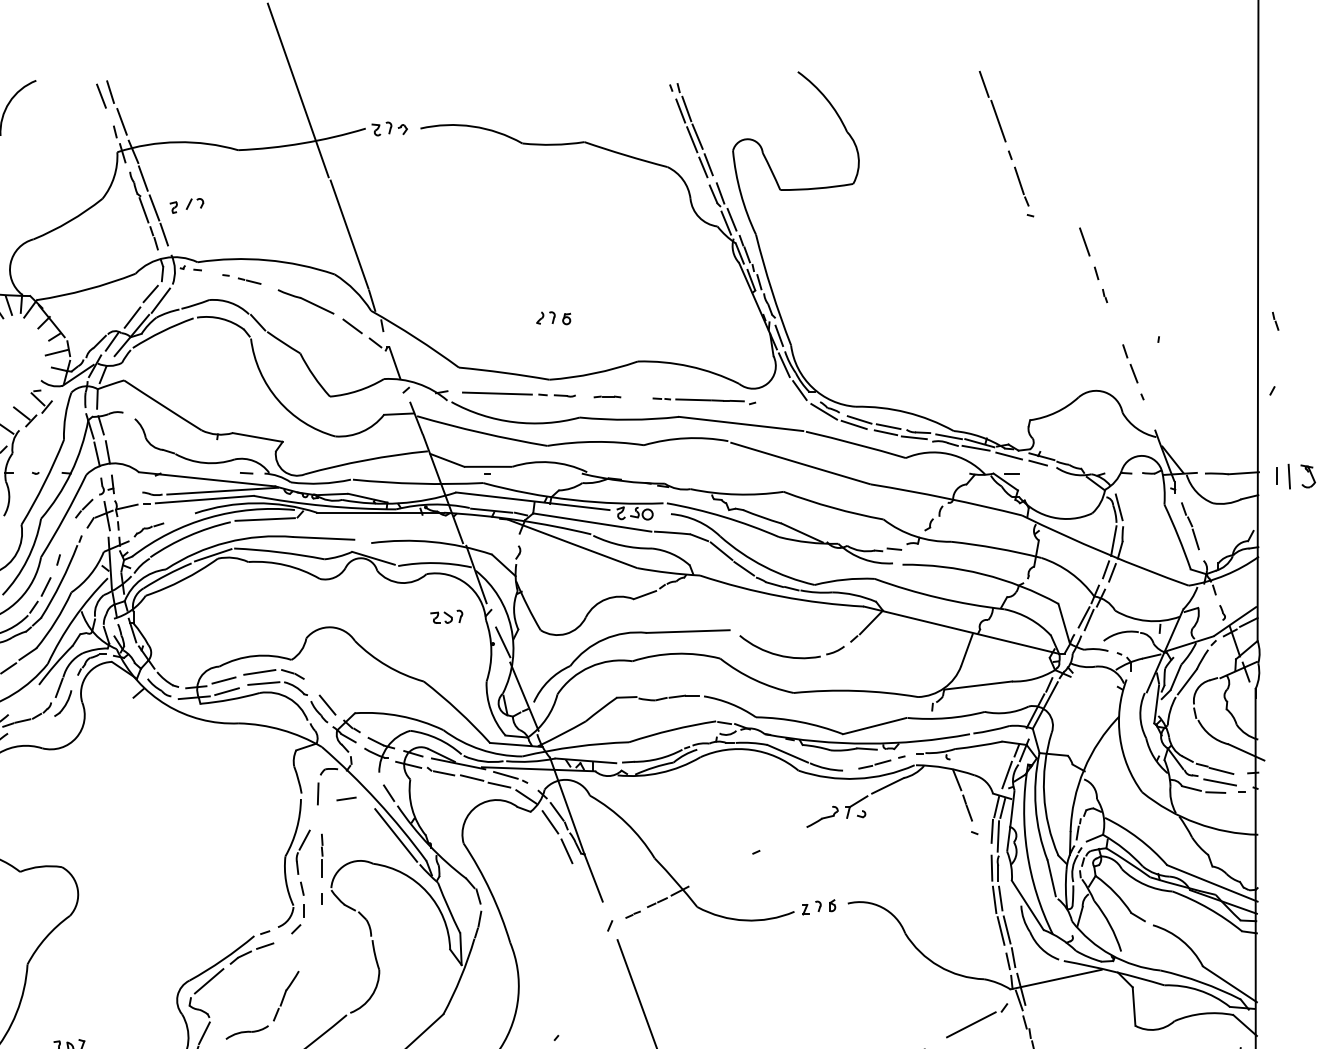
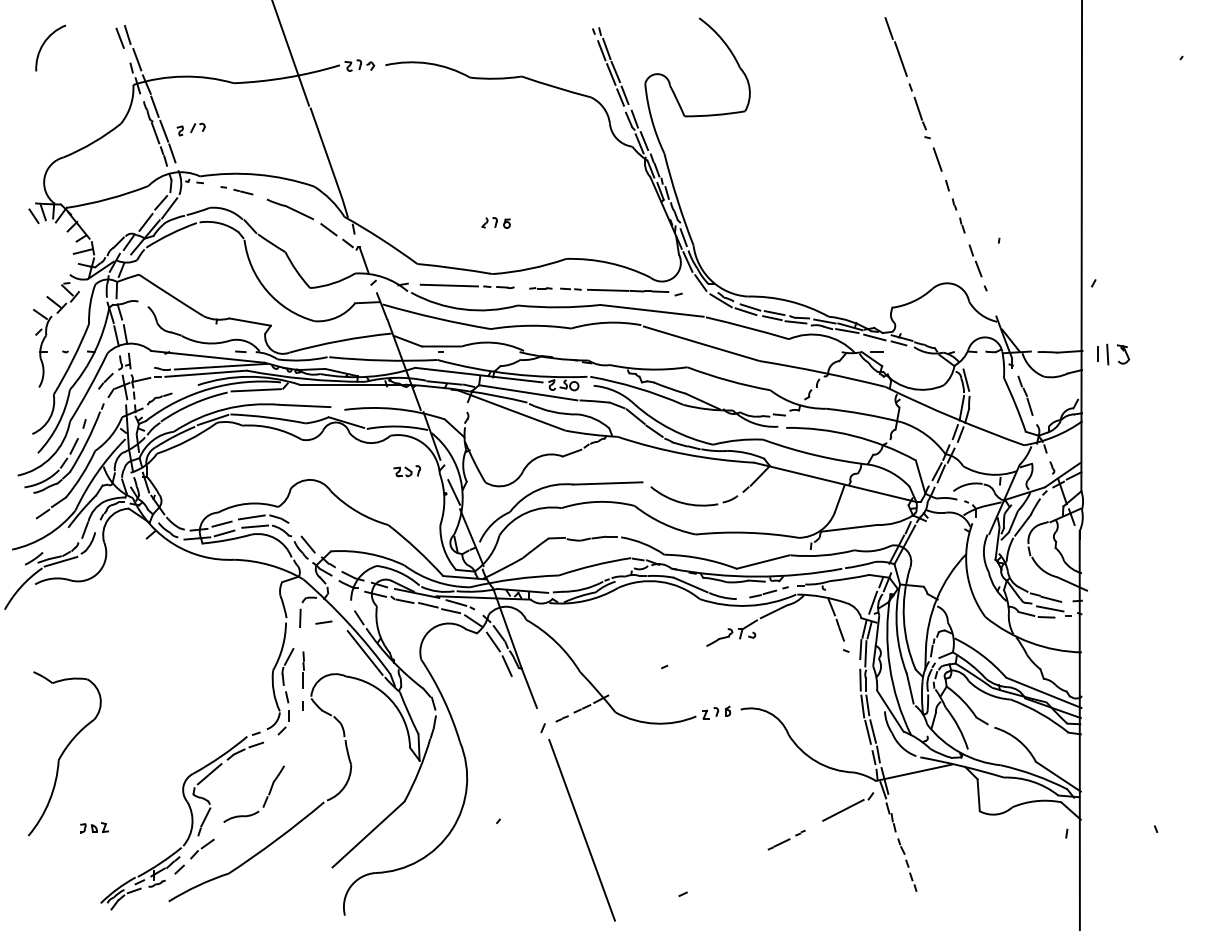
part: (1006, 144) -> (907, 78), moved
line: (1275, 321) -> (962, 225), moved
part: (704, 400) -> (621, 291), size x1.43
line: (29, 725) -> (60, 561), added

